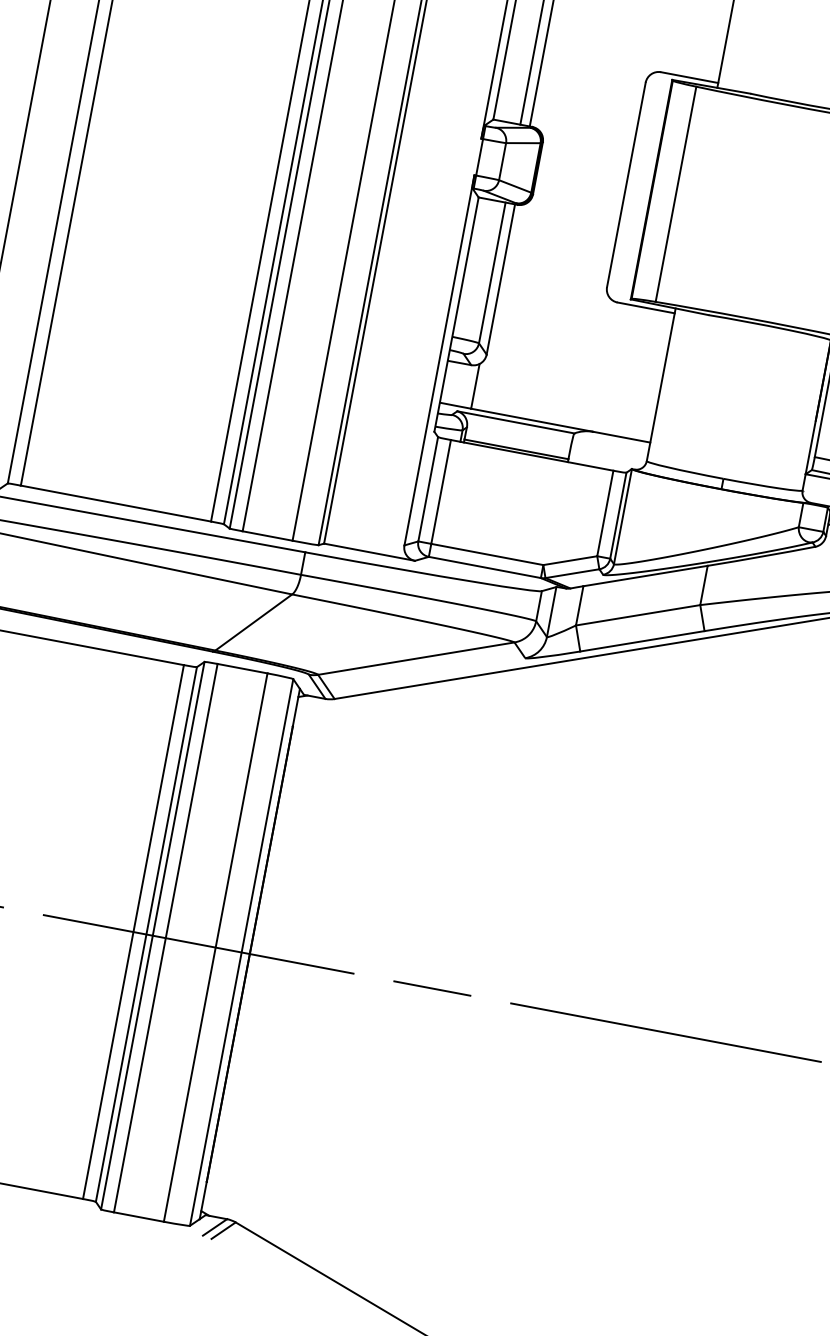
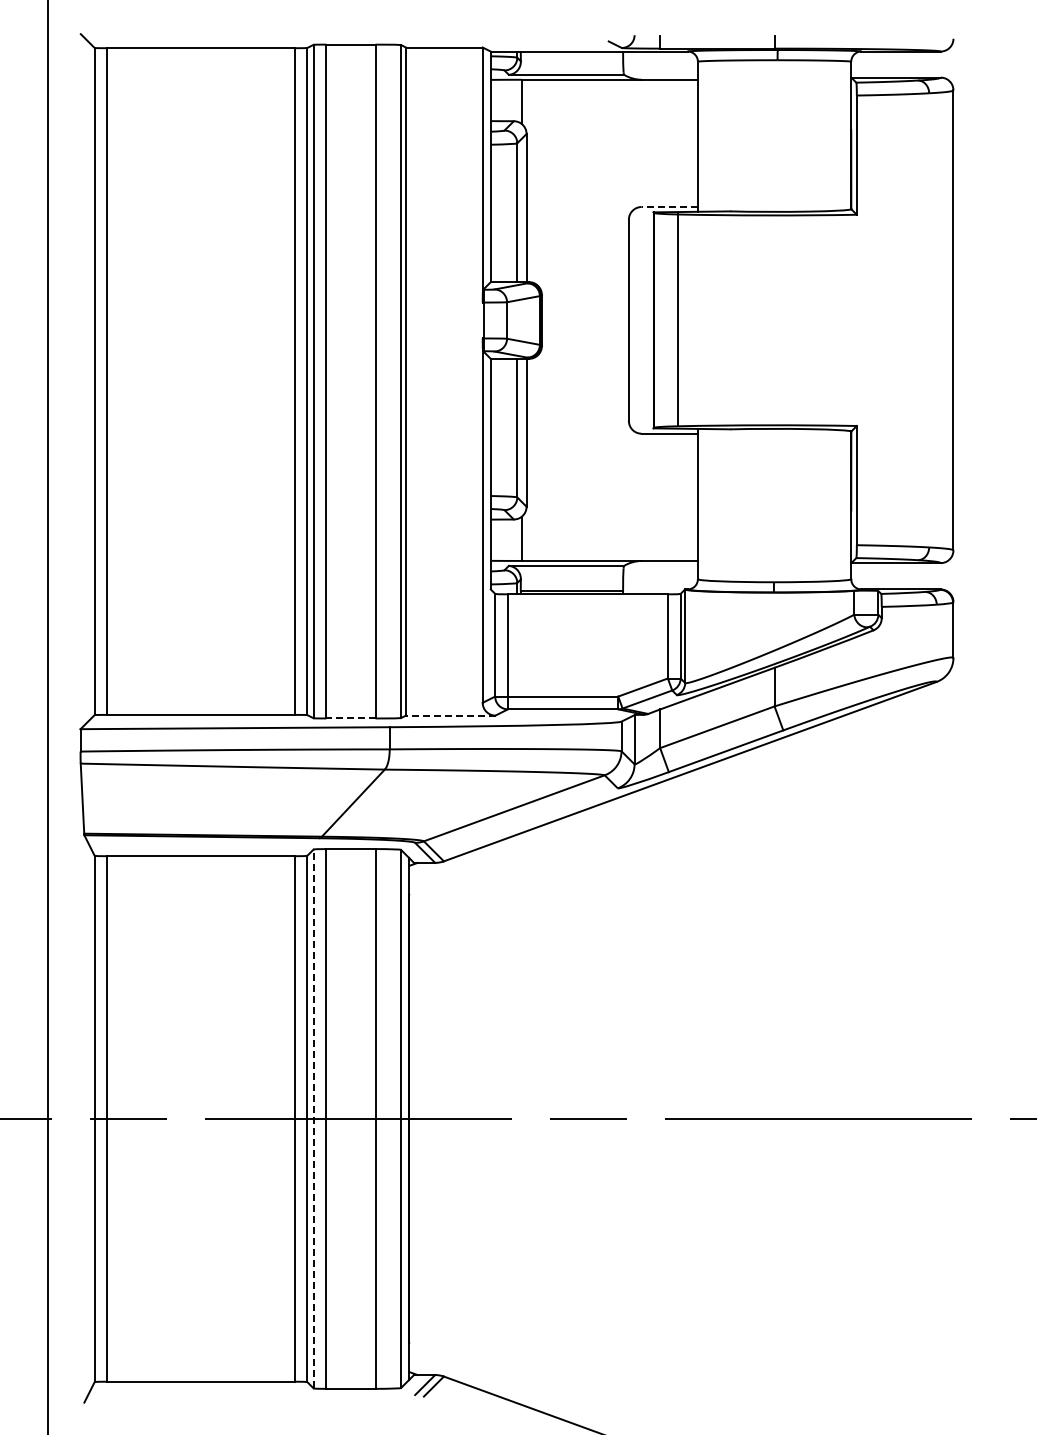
line: (689, 78) -> (669, 207), solid -> dashed
line: (267, 535) -> (350, 718), solid -> dashed
line: (369, 552) -> (450, 715), solid -> dashed
line: (152, 935) -> (313, 1118), solid -> dashed

